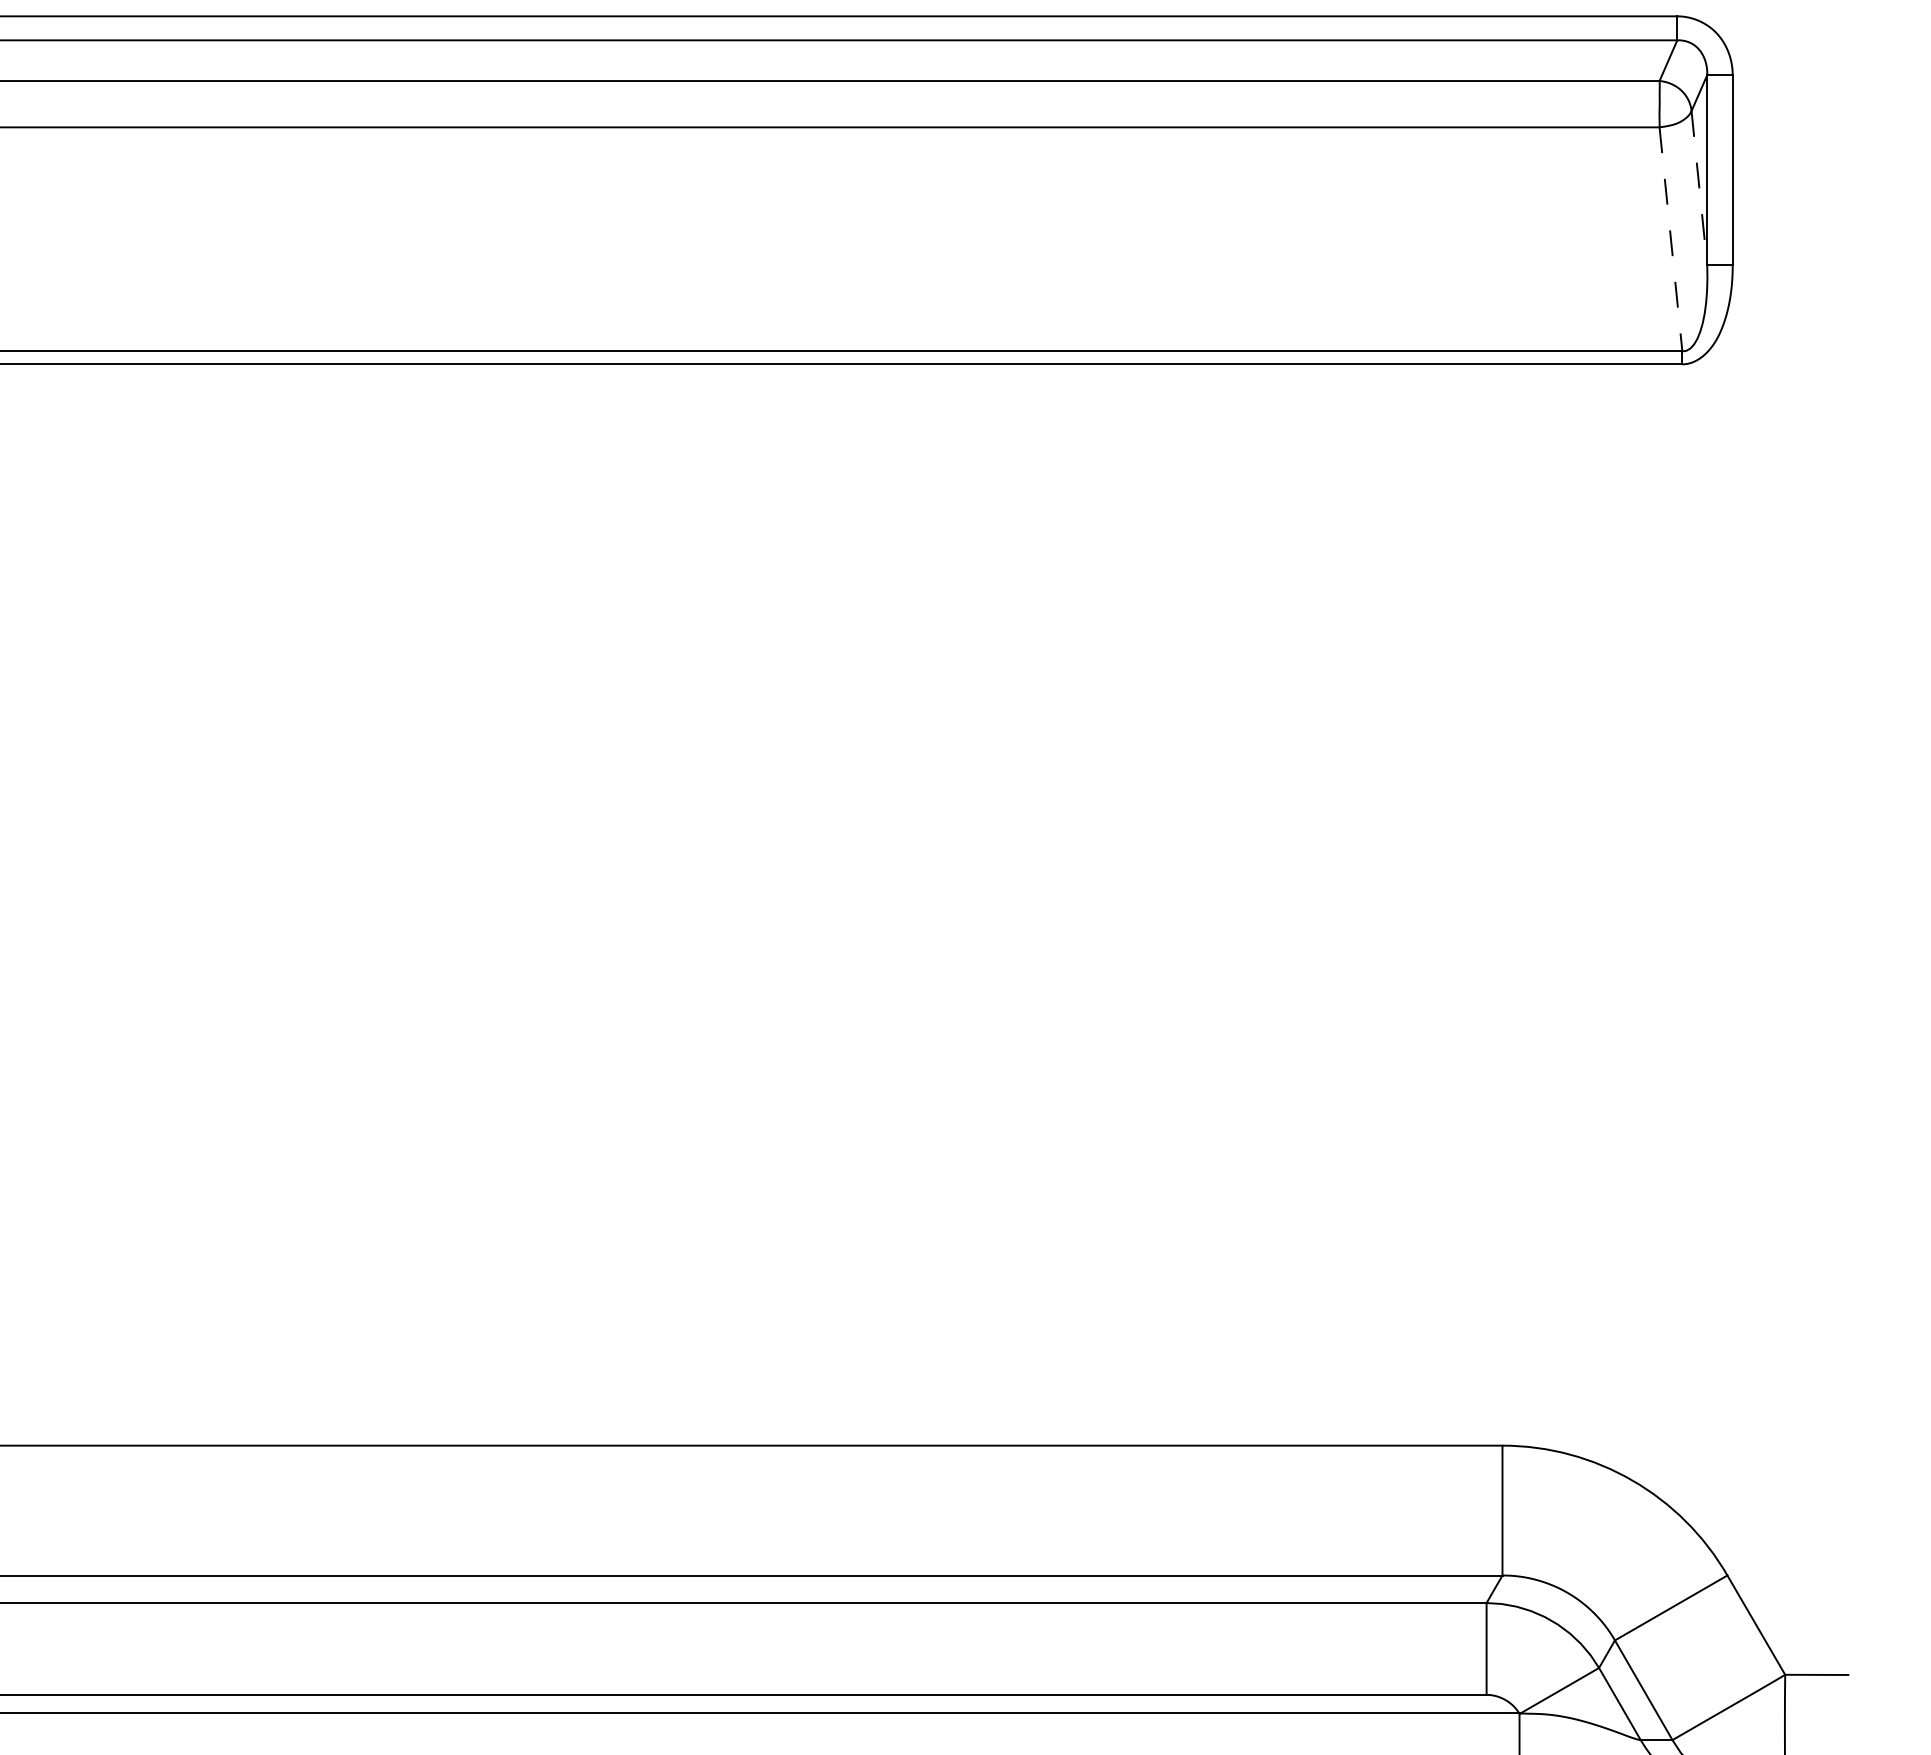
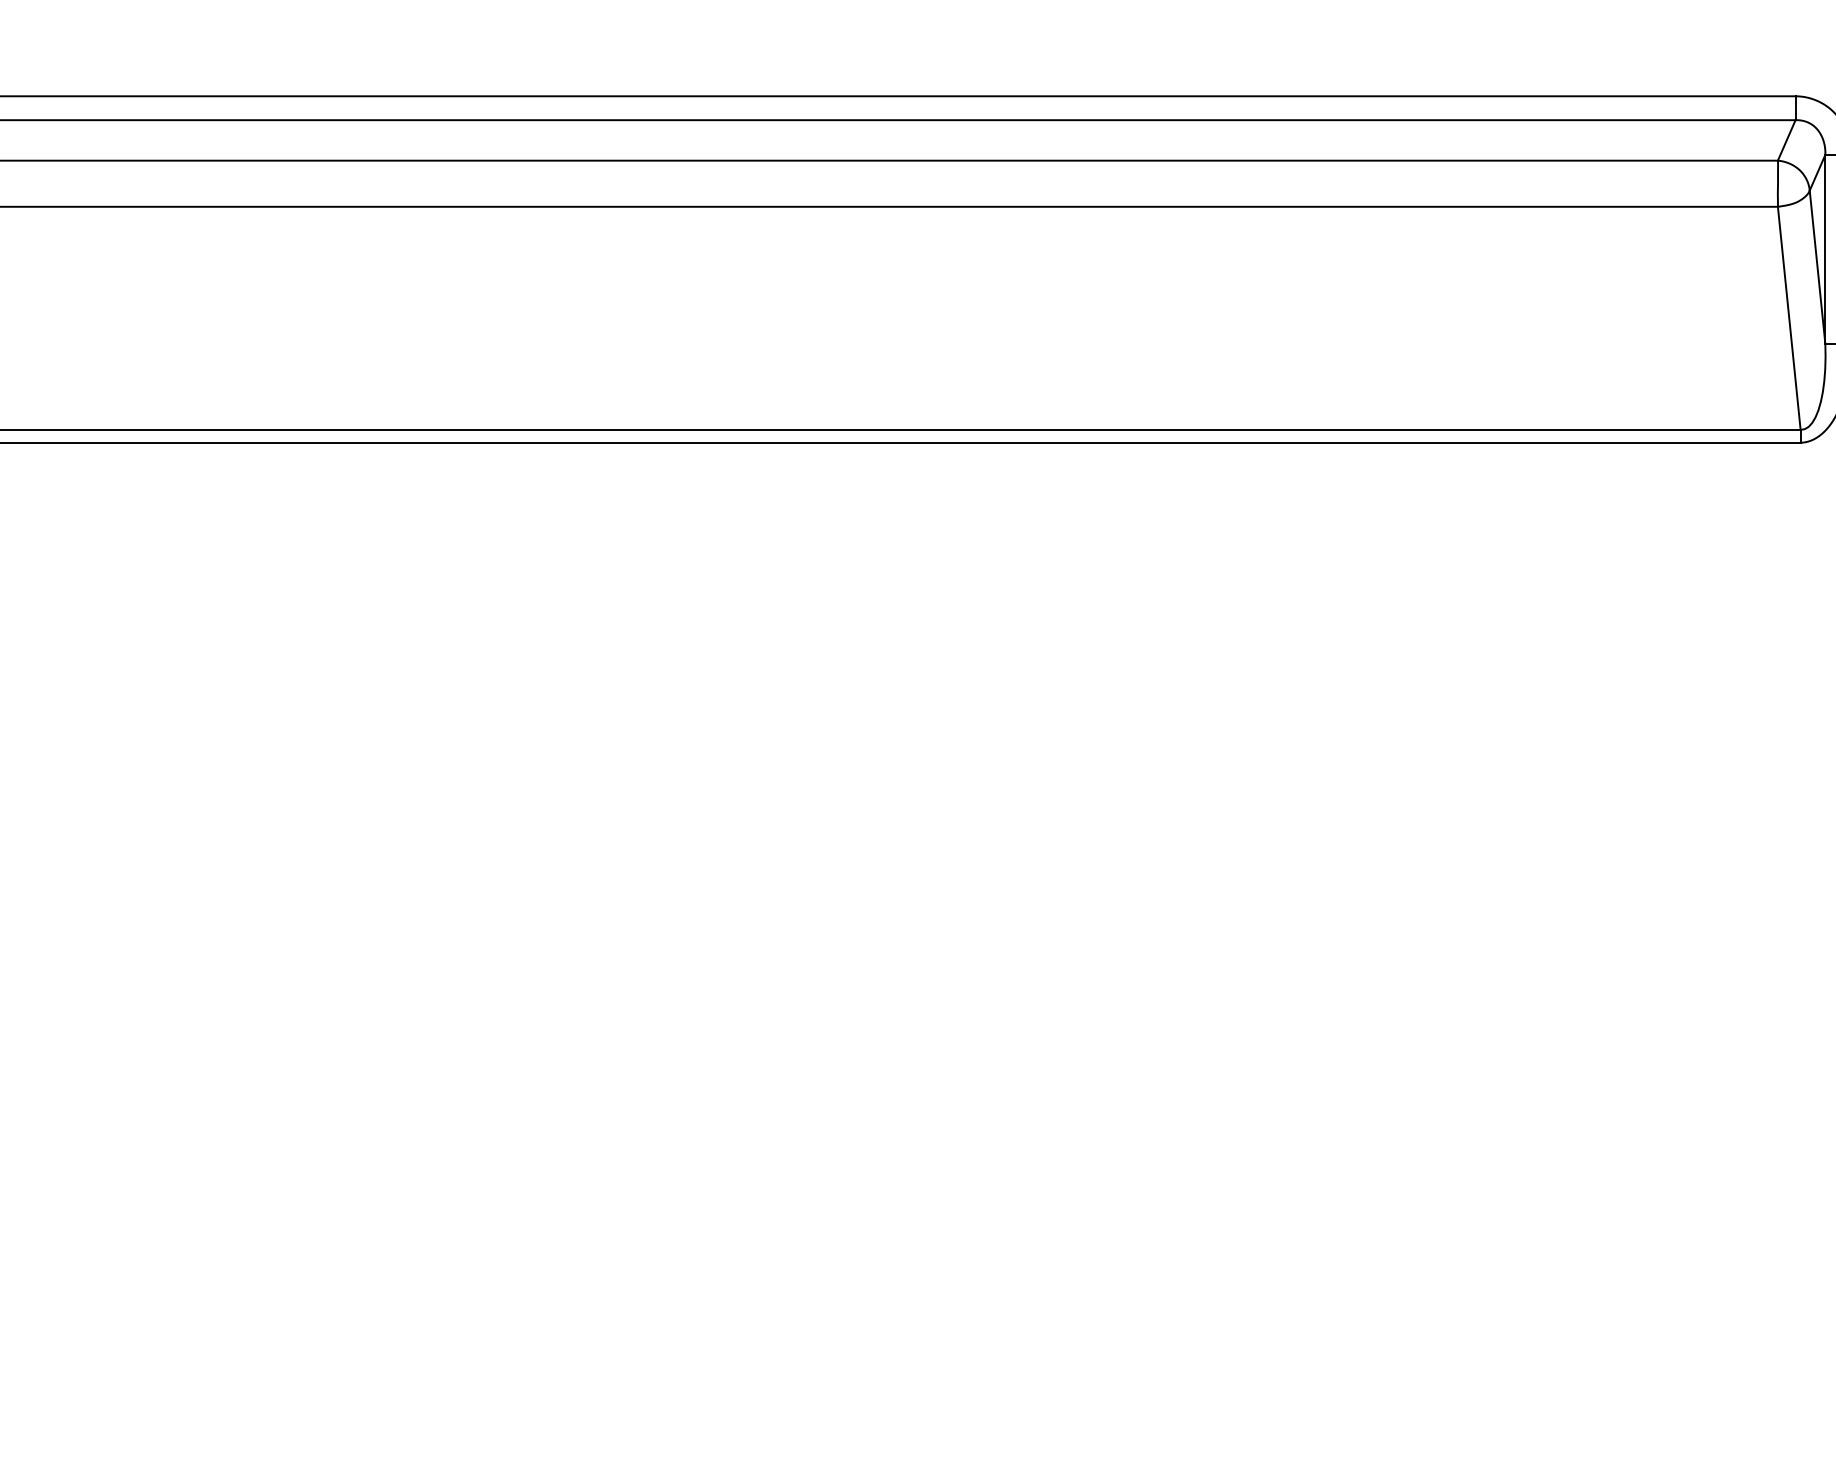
line: (1699, 188) -> (1817, 267), dashed -> solid
line: (1670, 239) -> (1788, 318), dashed -> solid

